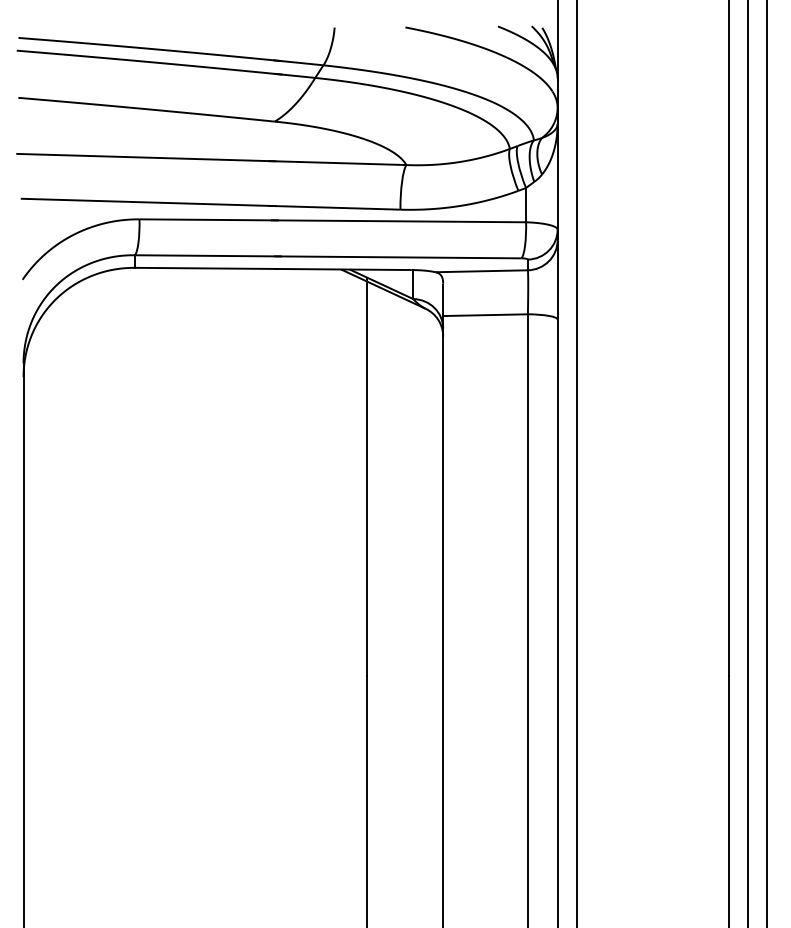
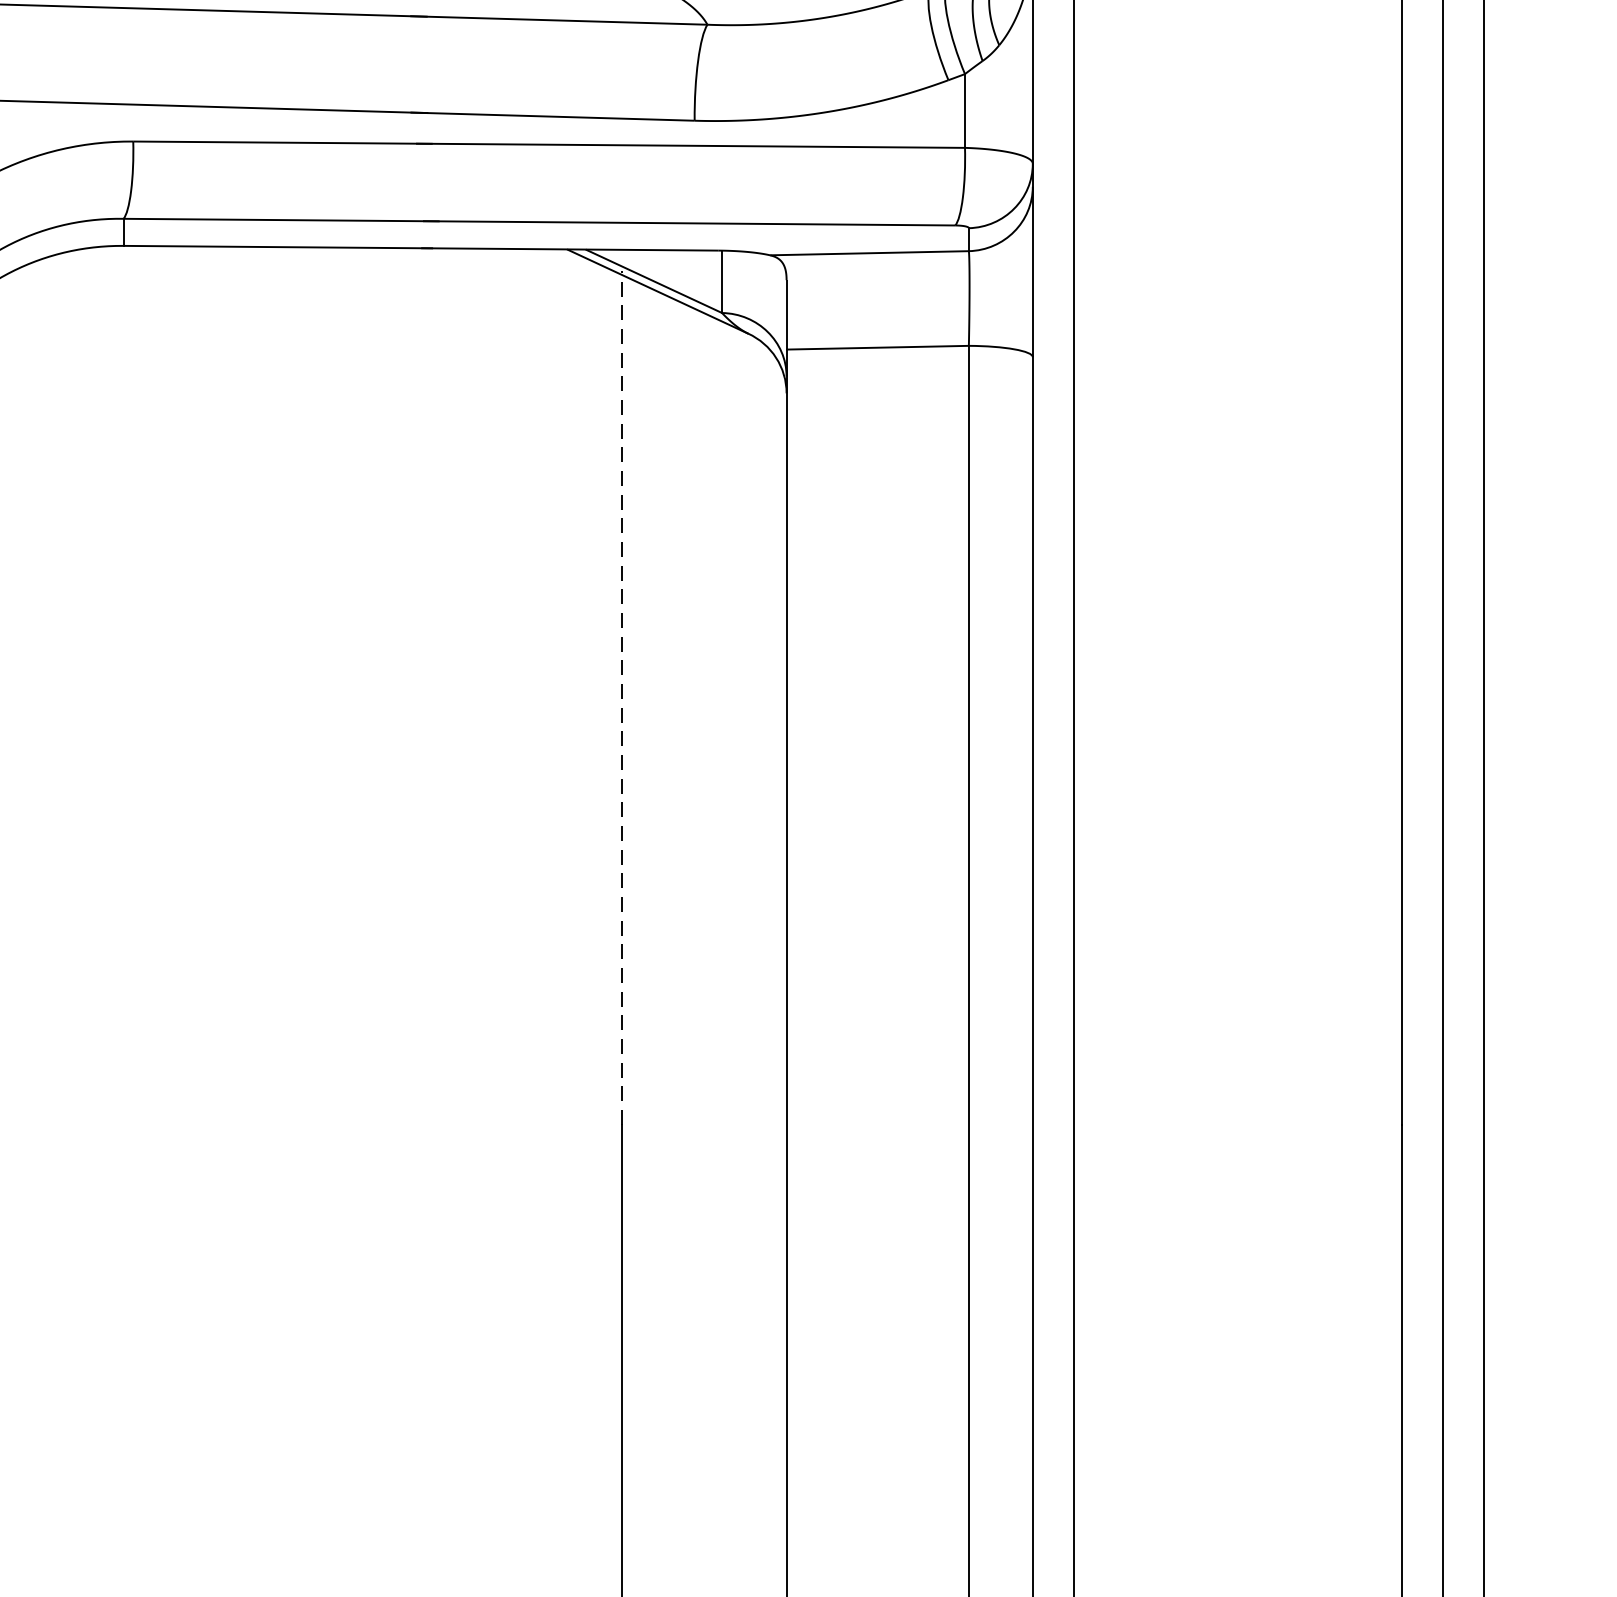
line: (366, 477) -> (621, 696), solid -> dashed

